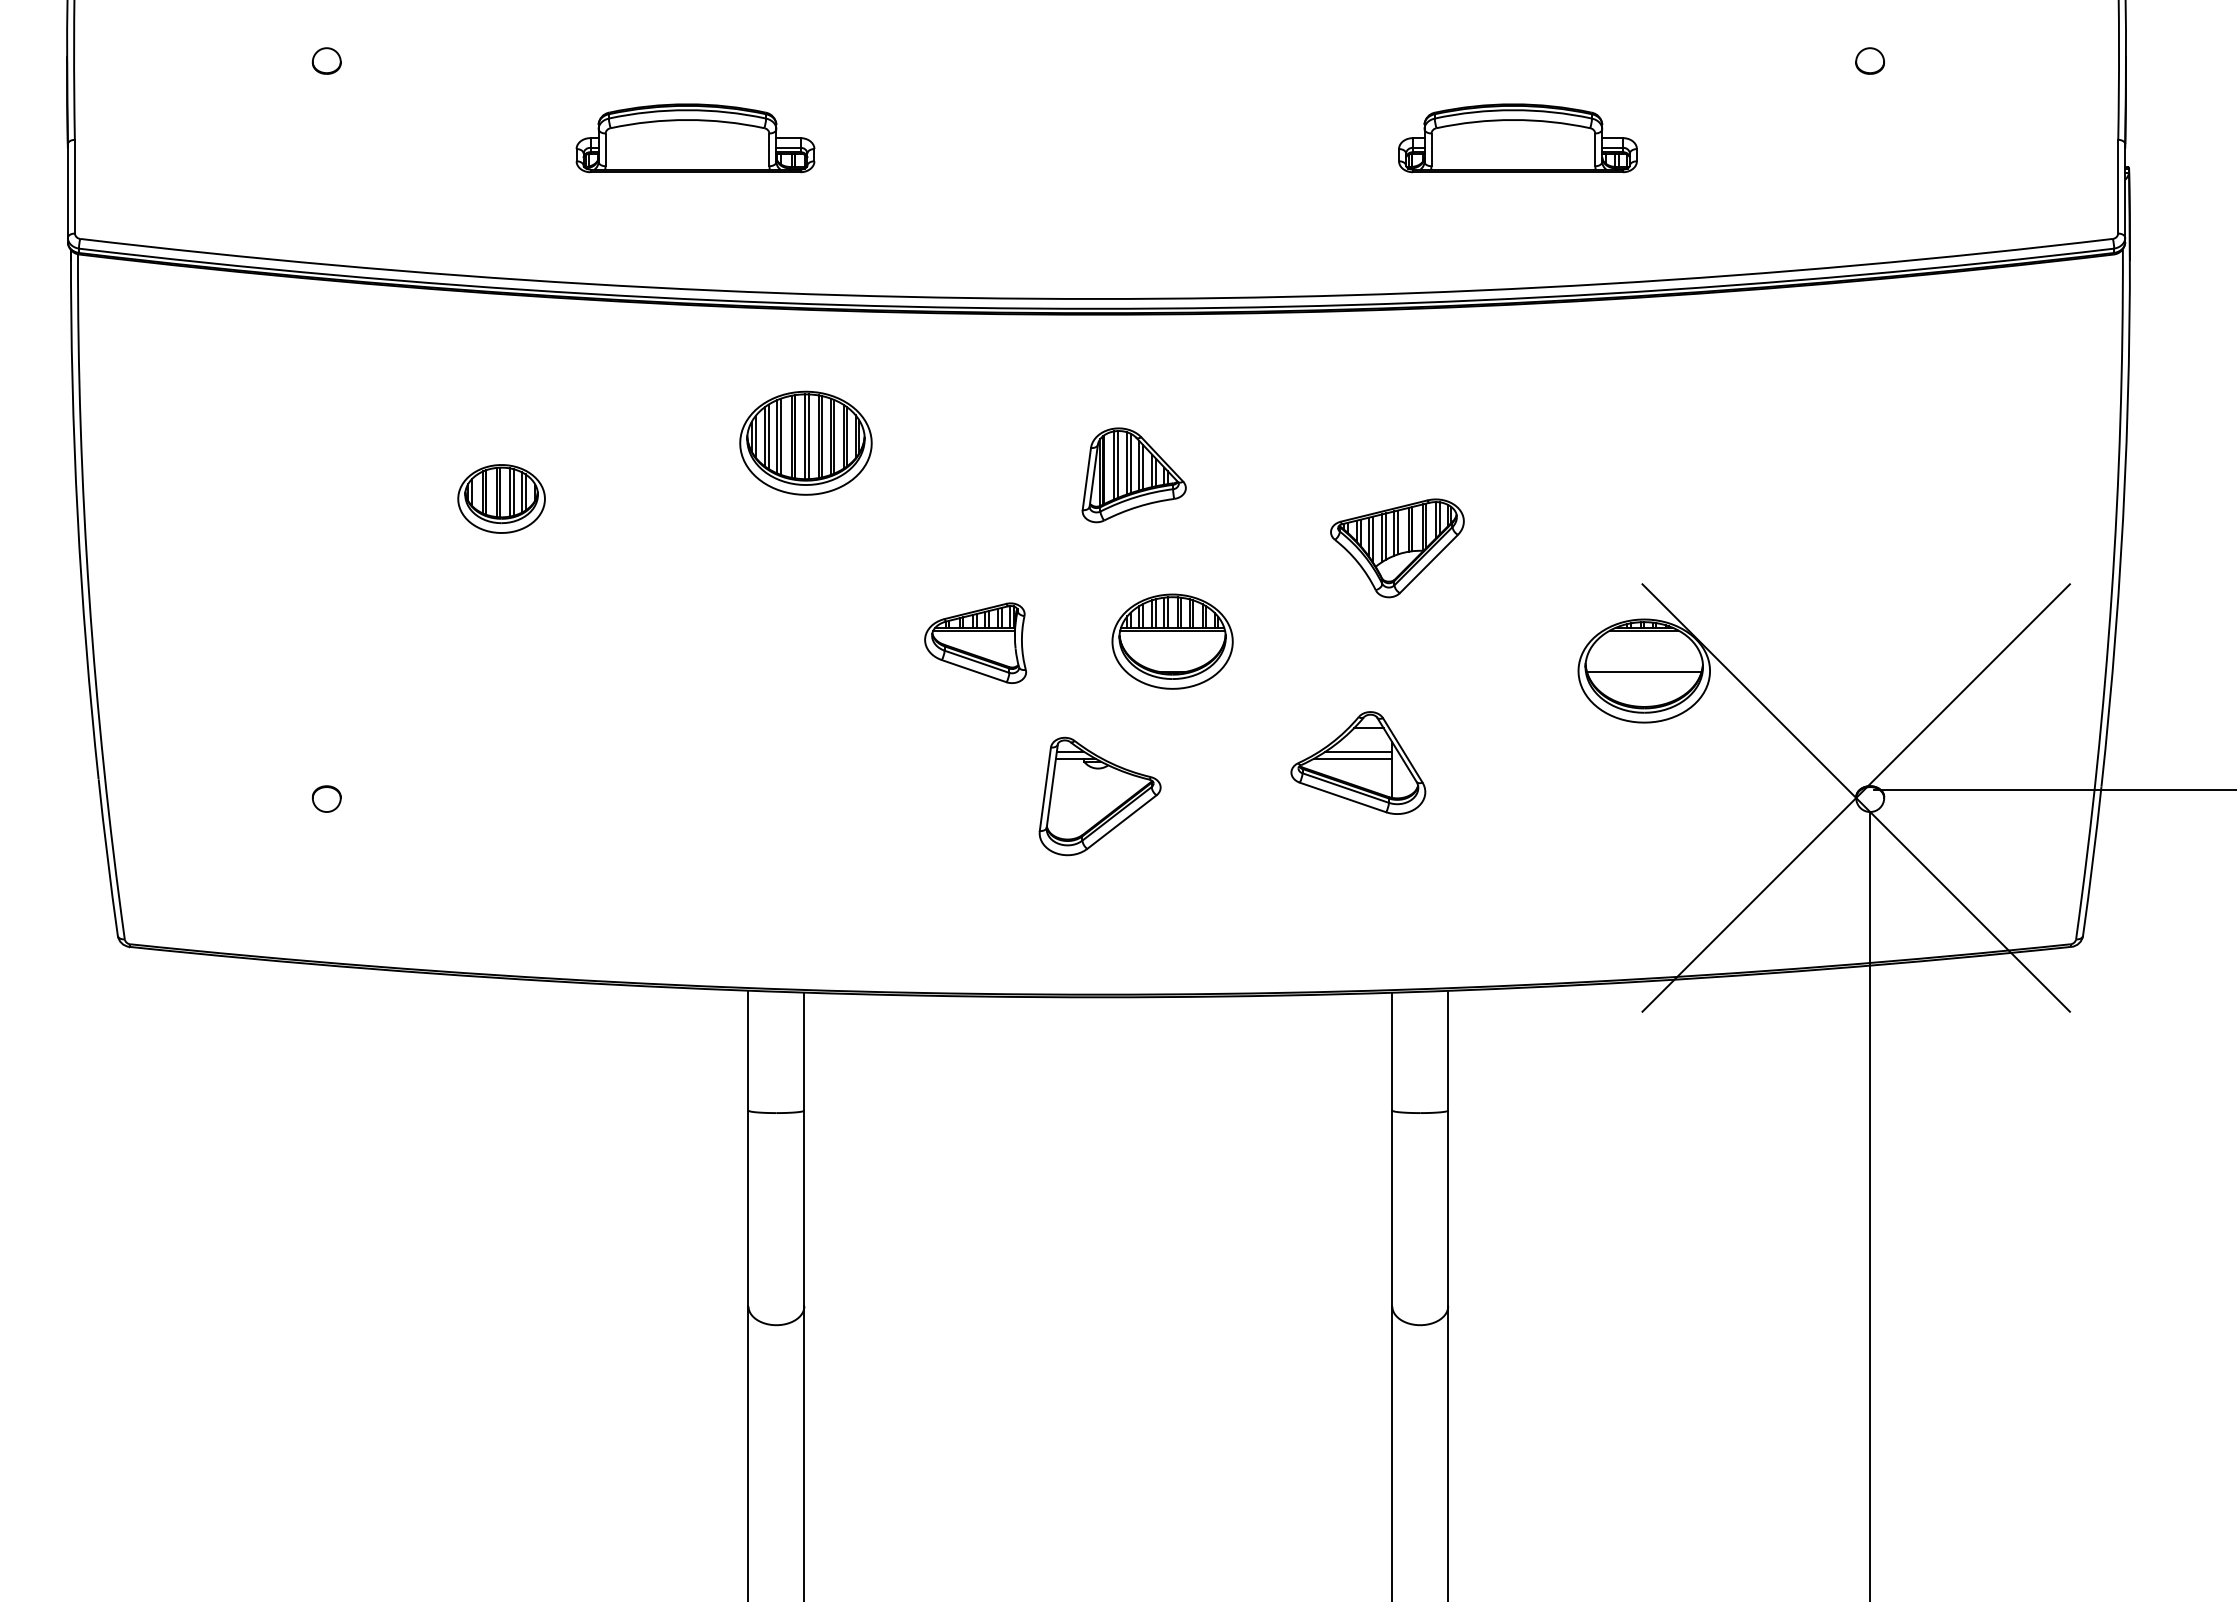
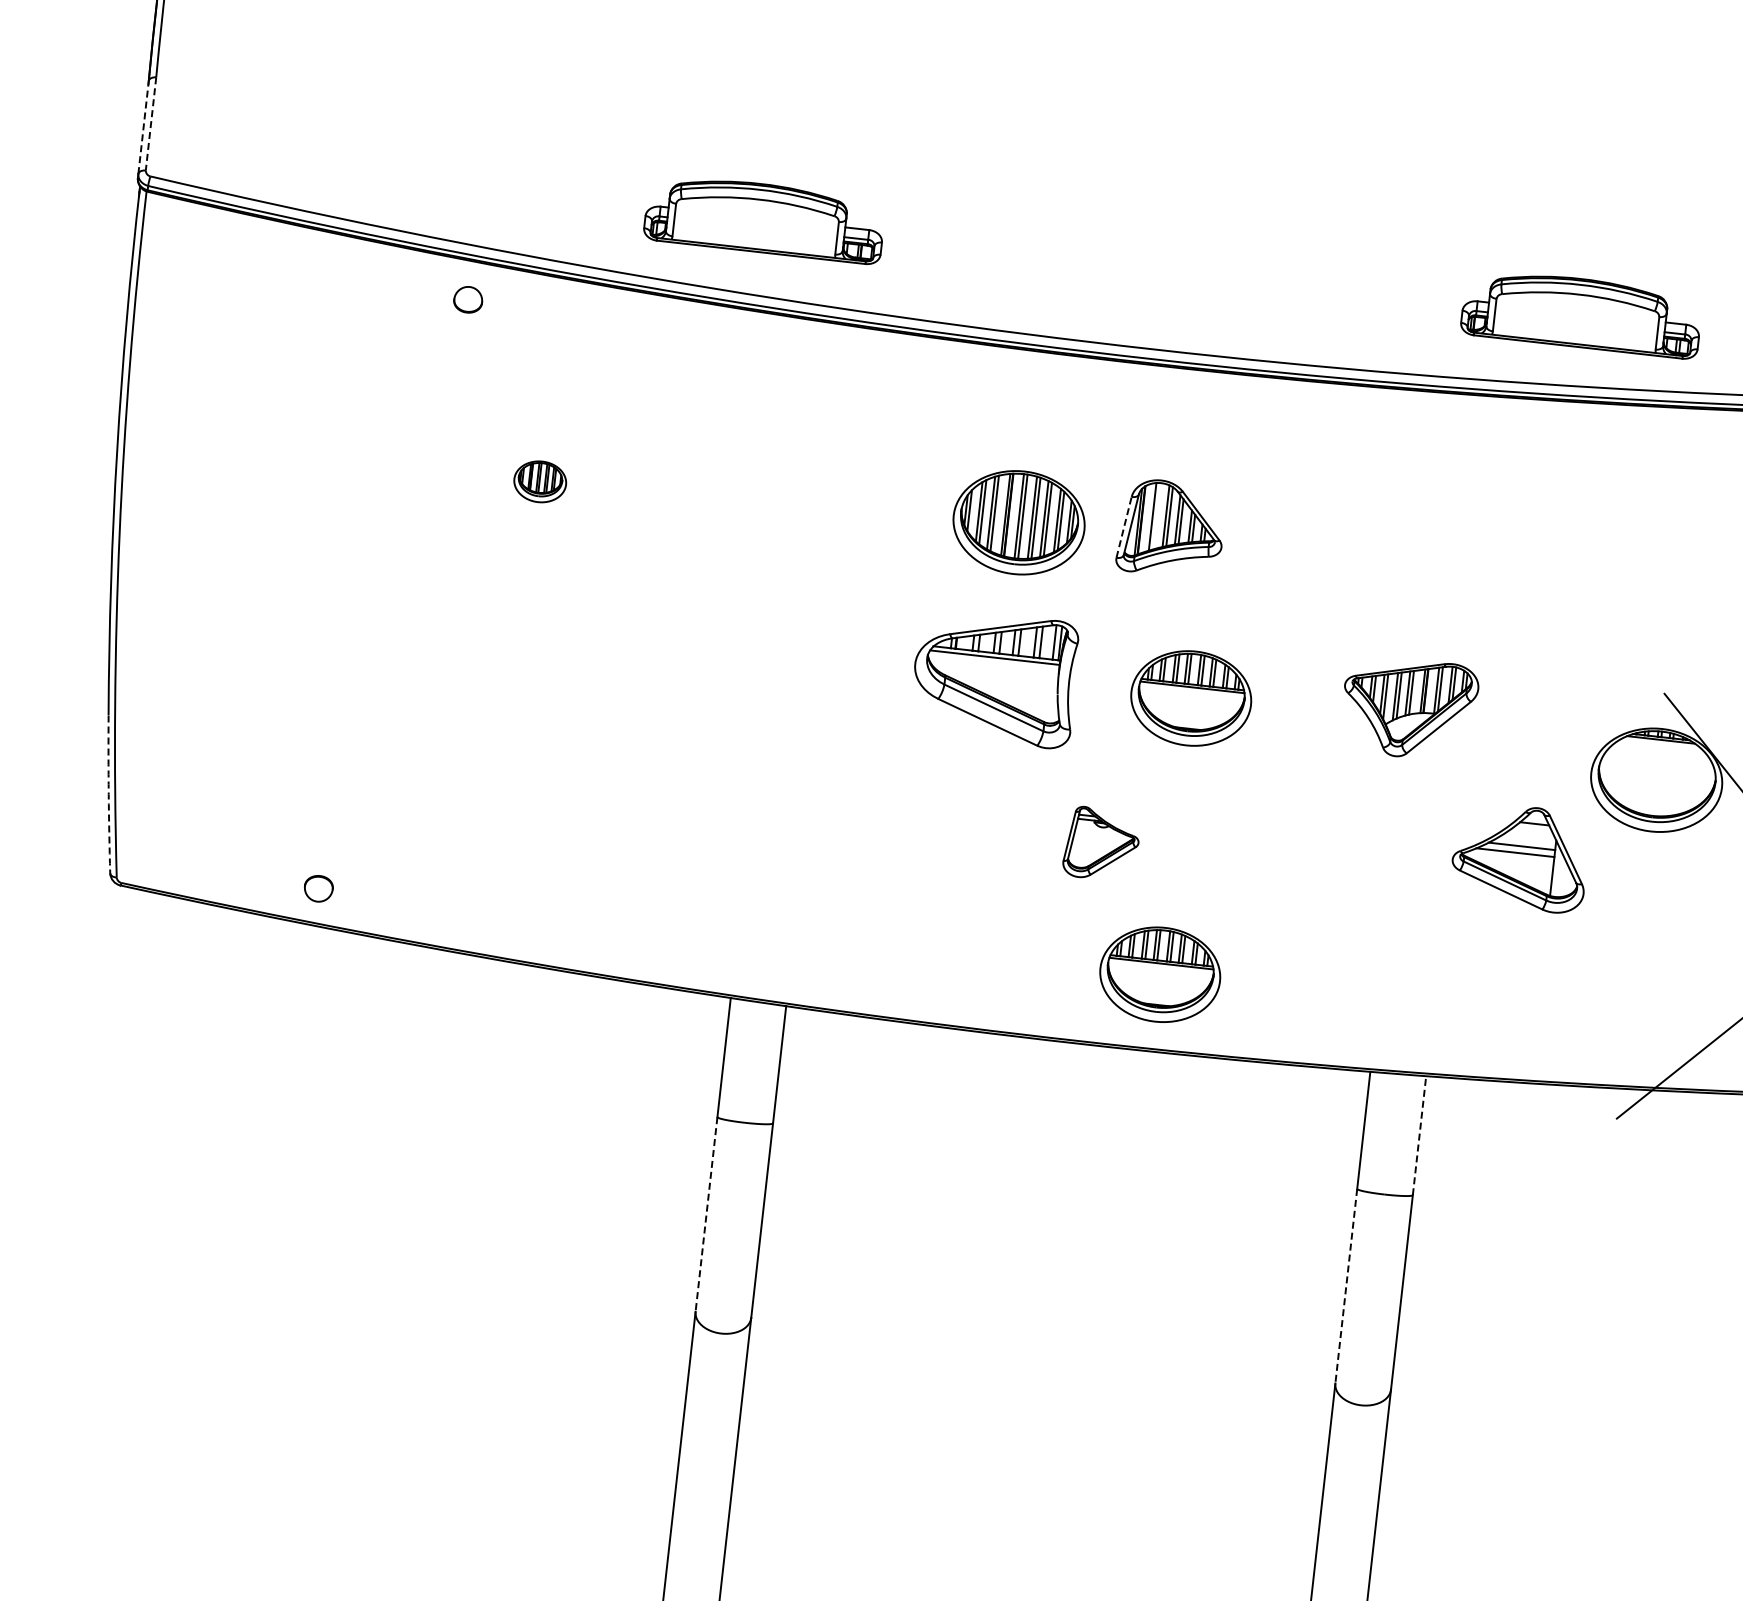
part: (326, 60) -> (468, 299), moved
part: (695, 138) -> (764, 218), moved
part: (1517, 138) -> (1581, 313), moved
line: (74, 186) -> (150, 123), solid -> dashed
line: (67, 191) -> (143, 127), solid -> dashed
part: (805, 442) -> (1018, 521), moved
line: (1117, 464) -> (1156, 516), removed
line: (1086, 478) -> (1123, 526), solid -> dashed
part: (501, 498) -> (540, 481), size x0.6
part: (1397, 548) -> (1409, 708), moved
part: (975, 642) -> (995, 677), size x1.6
line: (1643, 672) -> (1655, 781), removed
part: (1358, 762) -> (1520, 856), moved
part: (1099, 796) -> (1101, 844), size x0.6
part: (326, 798) -> (318, 888), moved
arc: (107, 857) -> (108, 794), solid -> dashed
part: (1172, 919) -> (1160, 974), added
line: (1448, 1050) -> (1419, 1135), solid -> dashed
line: (748, 1208) -> (706, 1214), solid -> dashed
line: (1392, 1208) -> (1346, 1286), solid -> dashed

